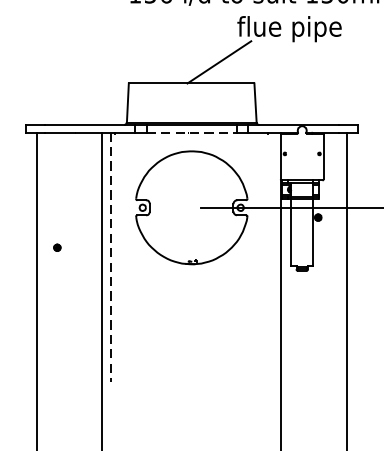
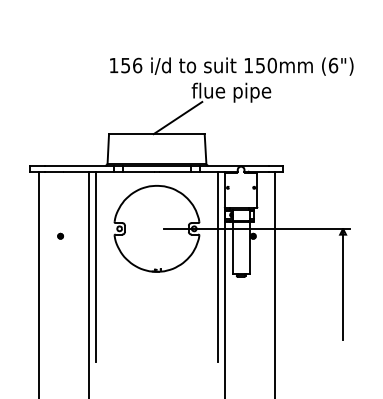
line: (192, 132) -> (157, 171), dashed -> solid
part: (57, 246) -> (60, 235), moved
line: (272, 257) -> (218, 266), added
line: (111, 258) -> (95, 267), dashed -> solid

